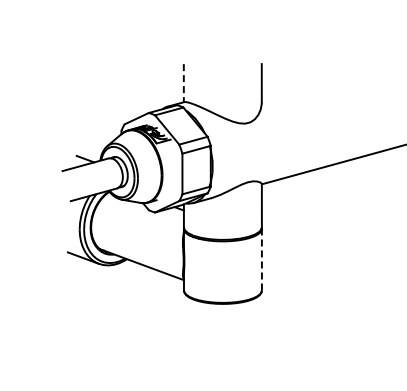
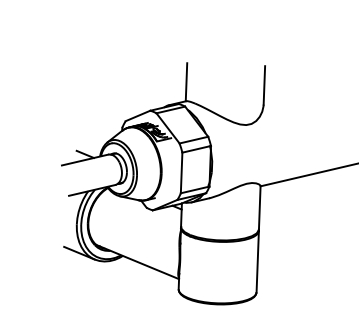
line: (183, 83) -> (186, 82), dashed -> solid
line: (261, 259) -> (257, 261), dashed -> solid

